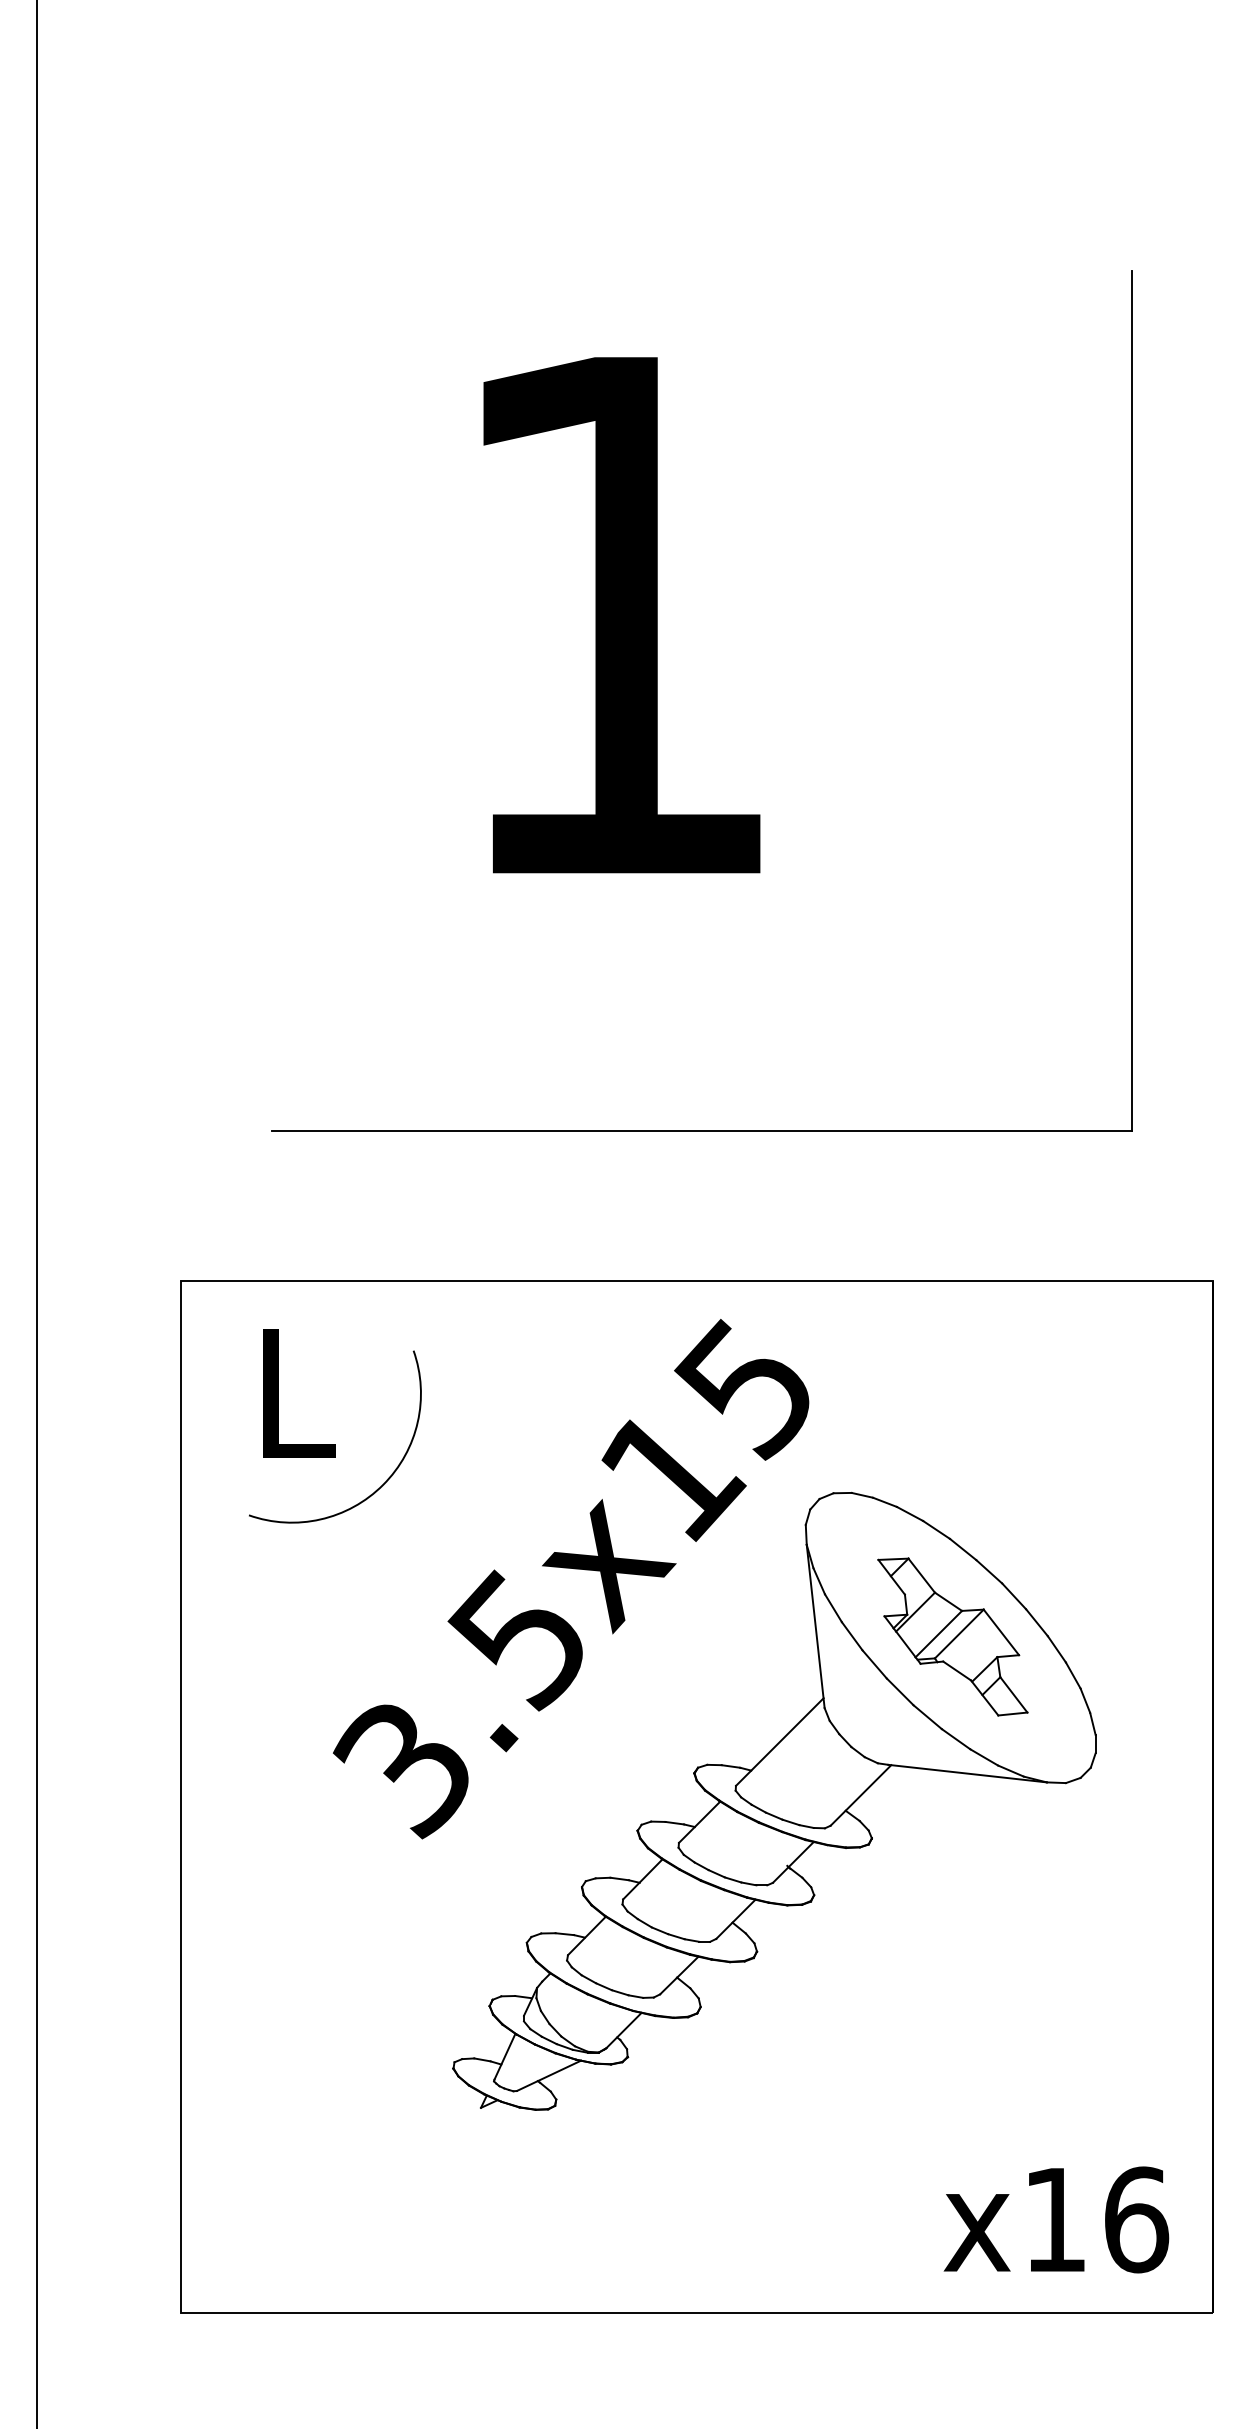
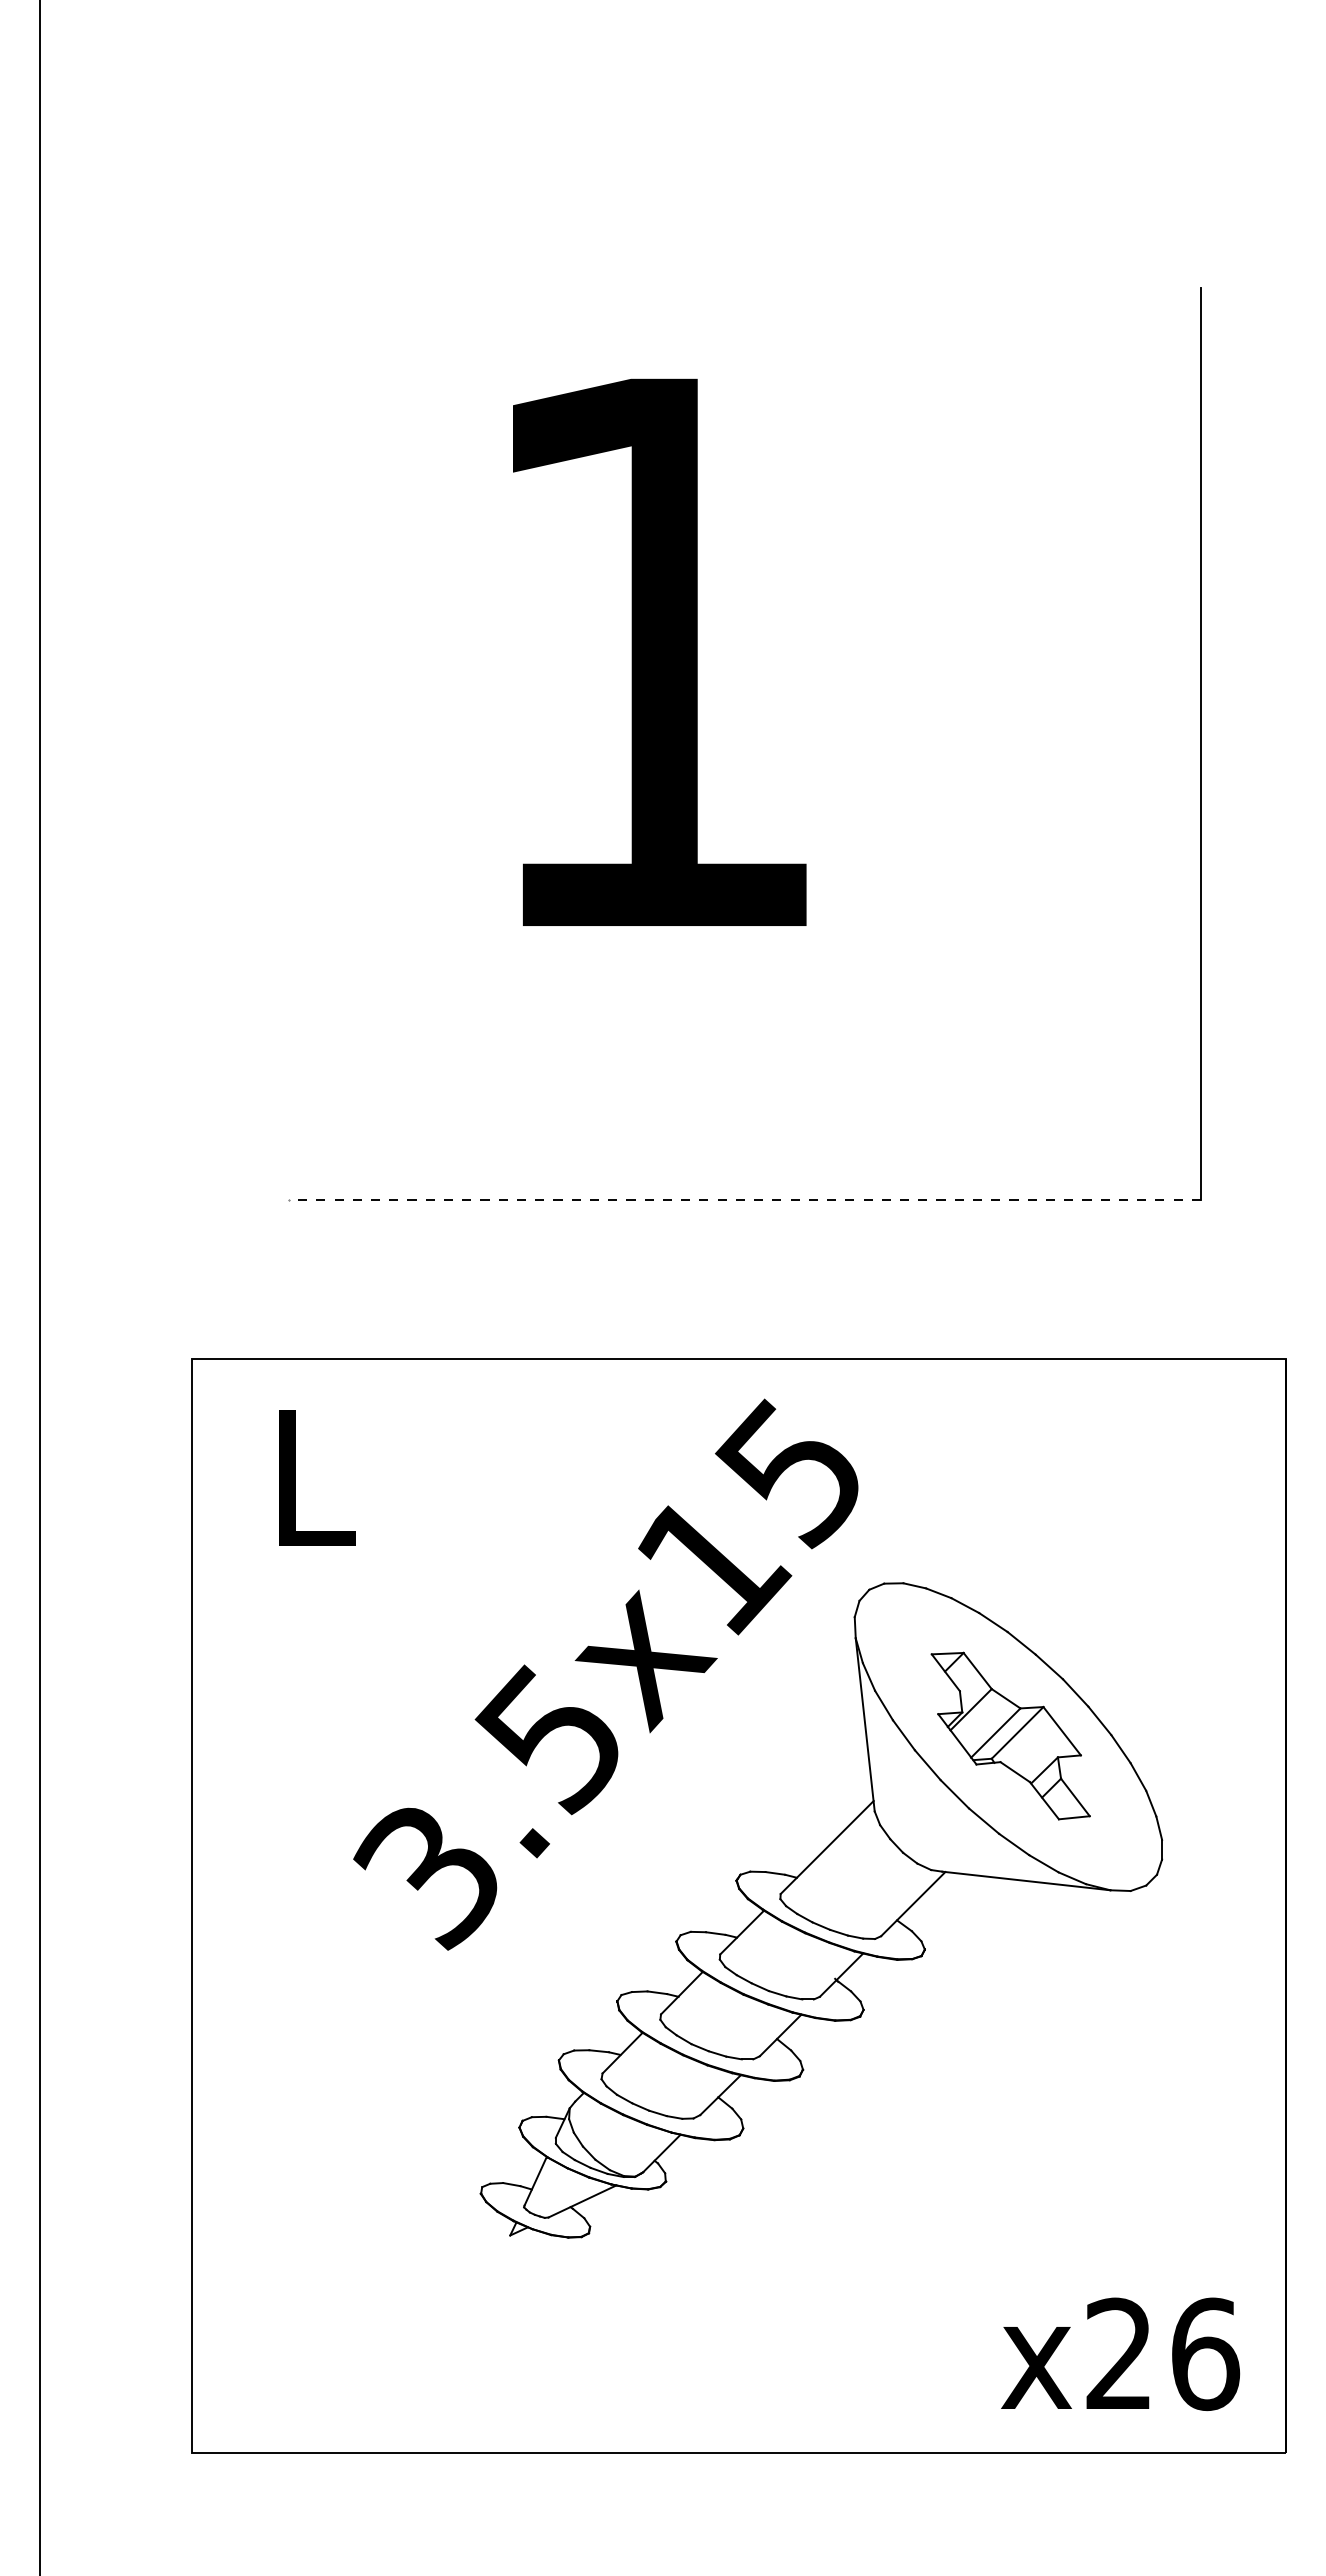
line: (701, 1131) -> (744, 1199), solid -> dashed
arc: (387, 1478) -> (411, 1567), removed
text: (1054, 2218) -> (1118, 2352), x16 -> x26

